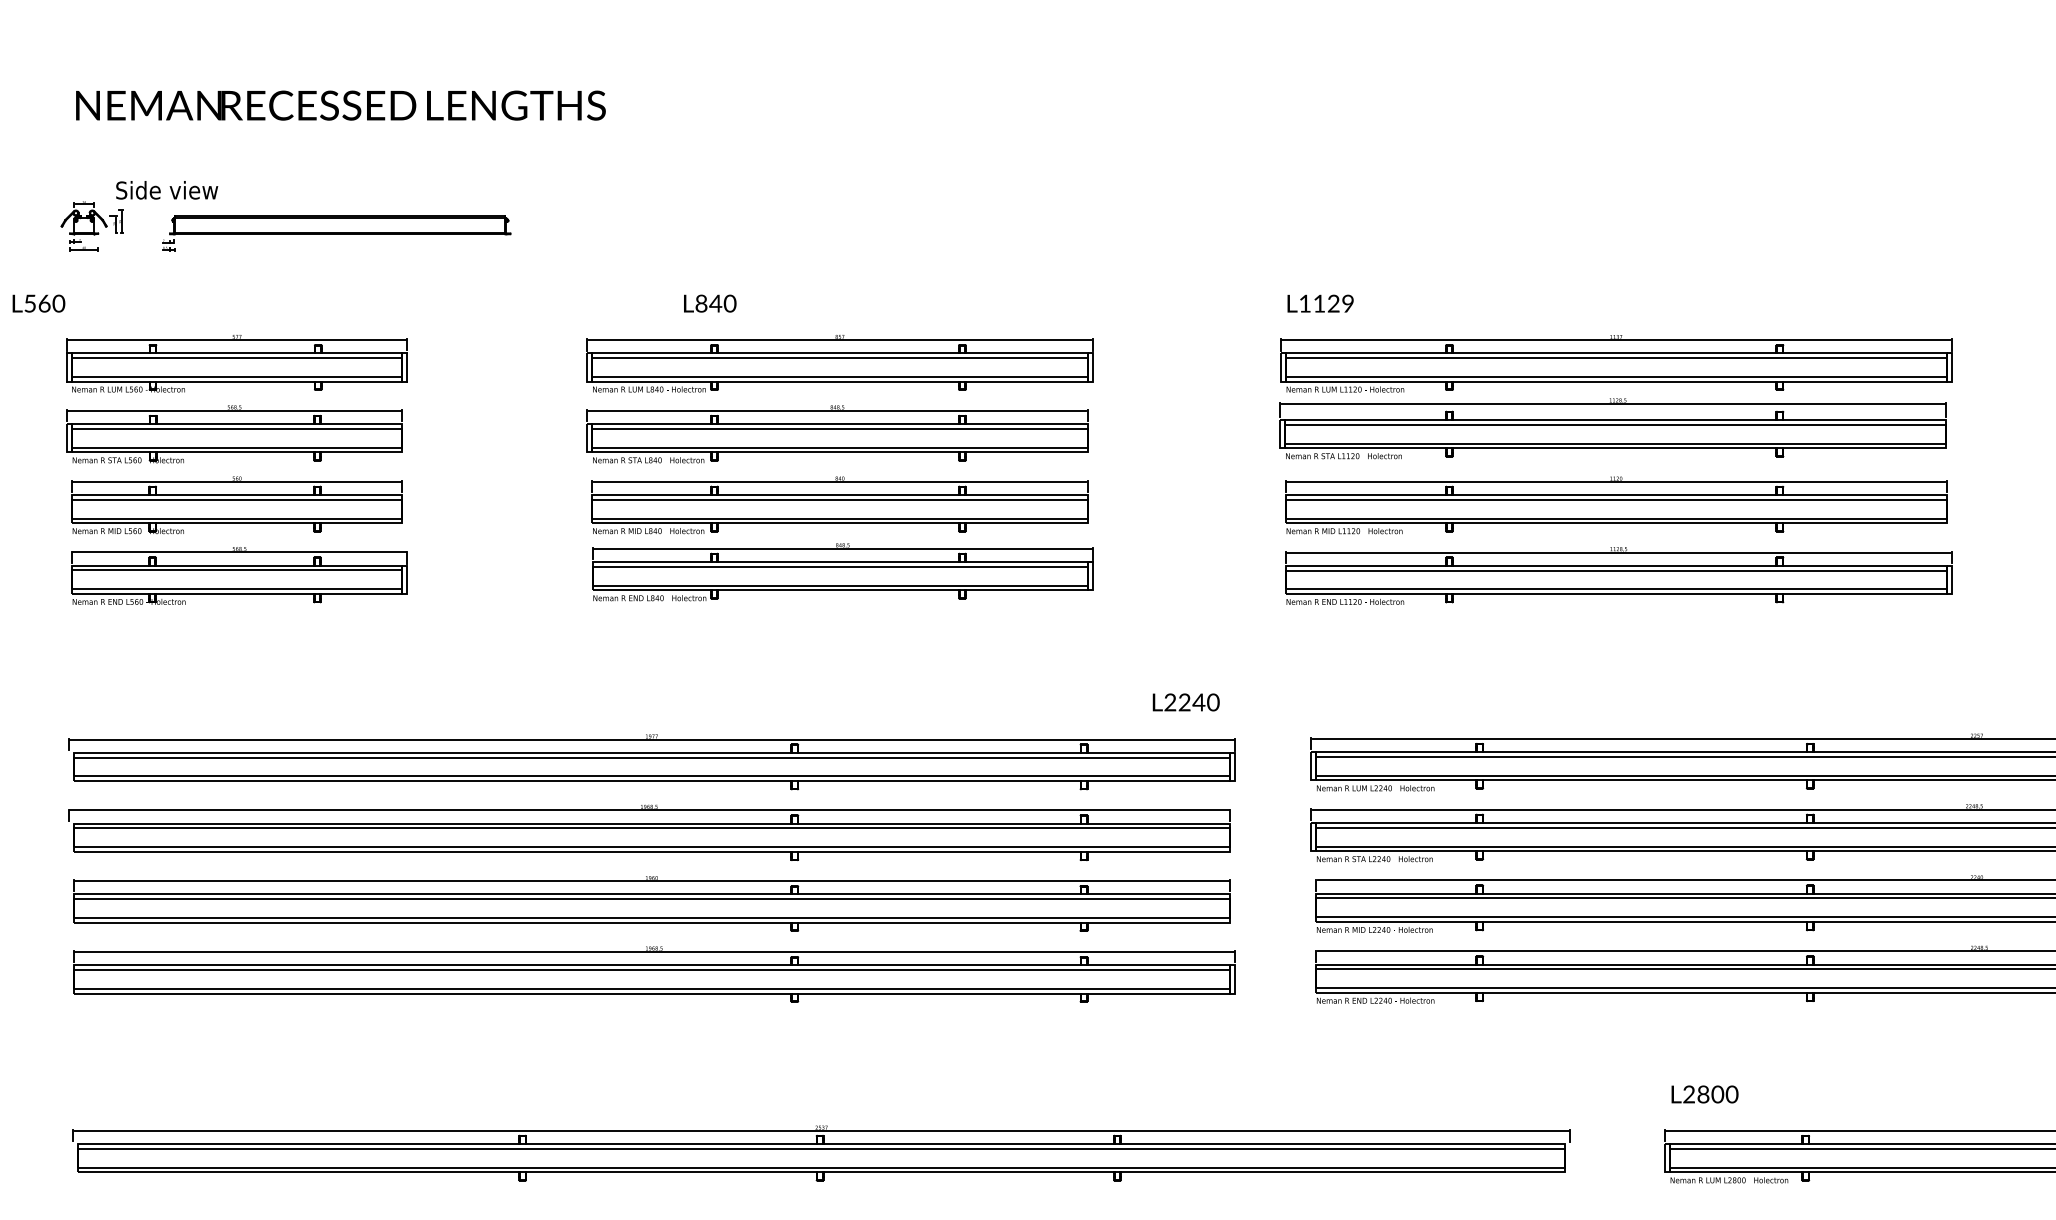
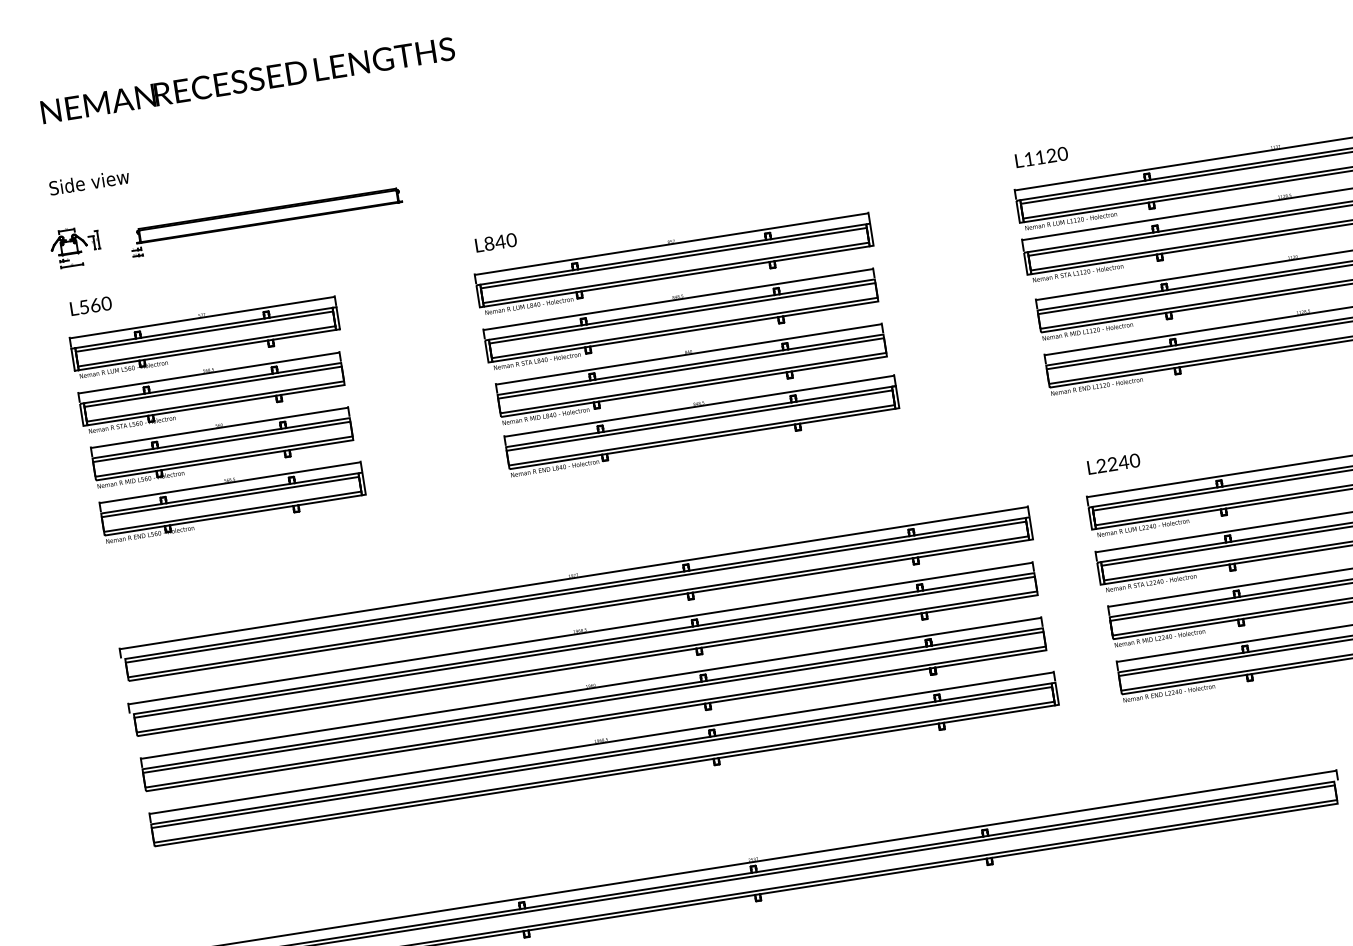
text: (340, 105) -> (247, 80), moved
text: (167, 190) -> (89, 182), moved
text: (38, 303) -> (90, 306), moved
text: (710, 303) -> (496, 242), moved
text: (1347, 304) -> (1062, 154), L1129 -> L1120
text: (1185, 702) -> (1113, 464), moved

